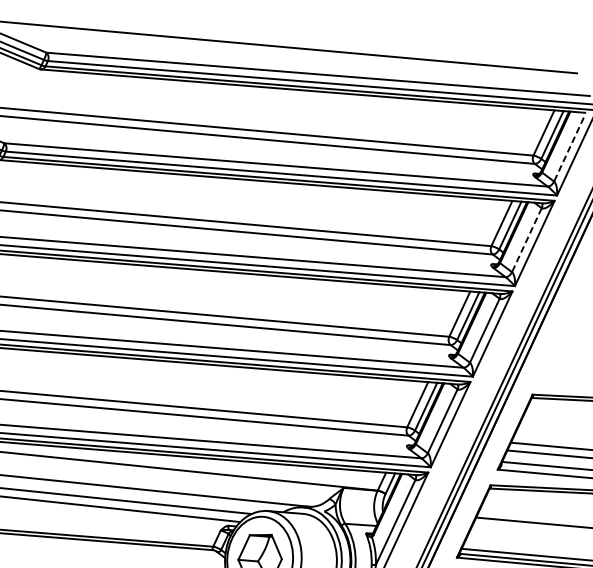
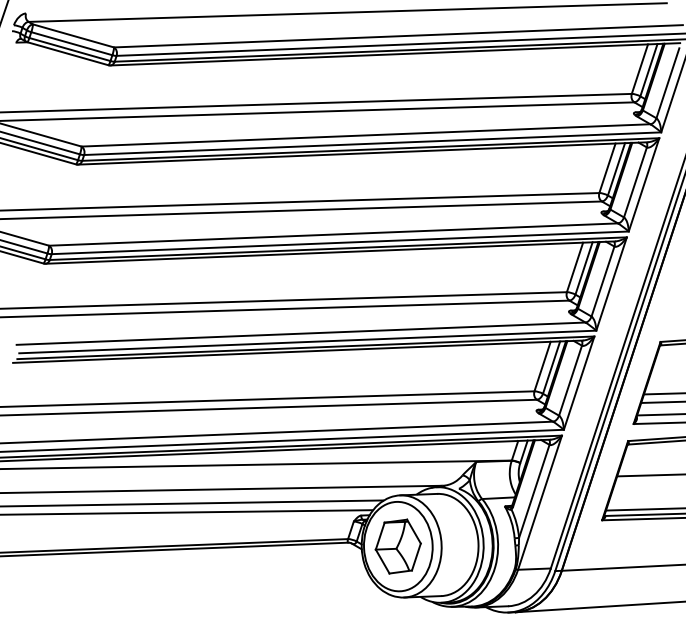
line: (568, 149) -> (667, 83), dashed -> solid
line: (526, 240) -> (635, 182), dashed -> solid

